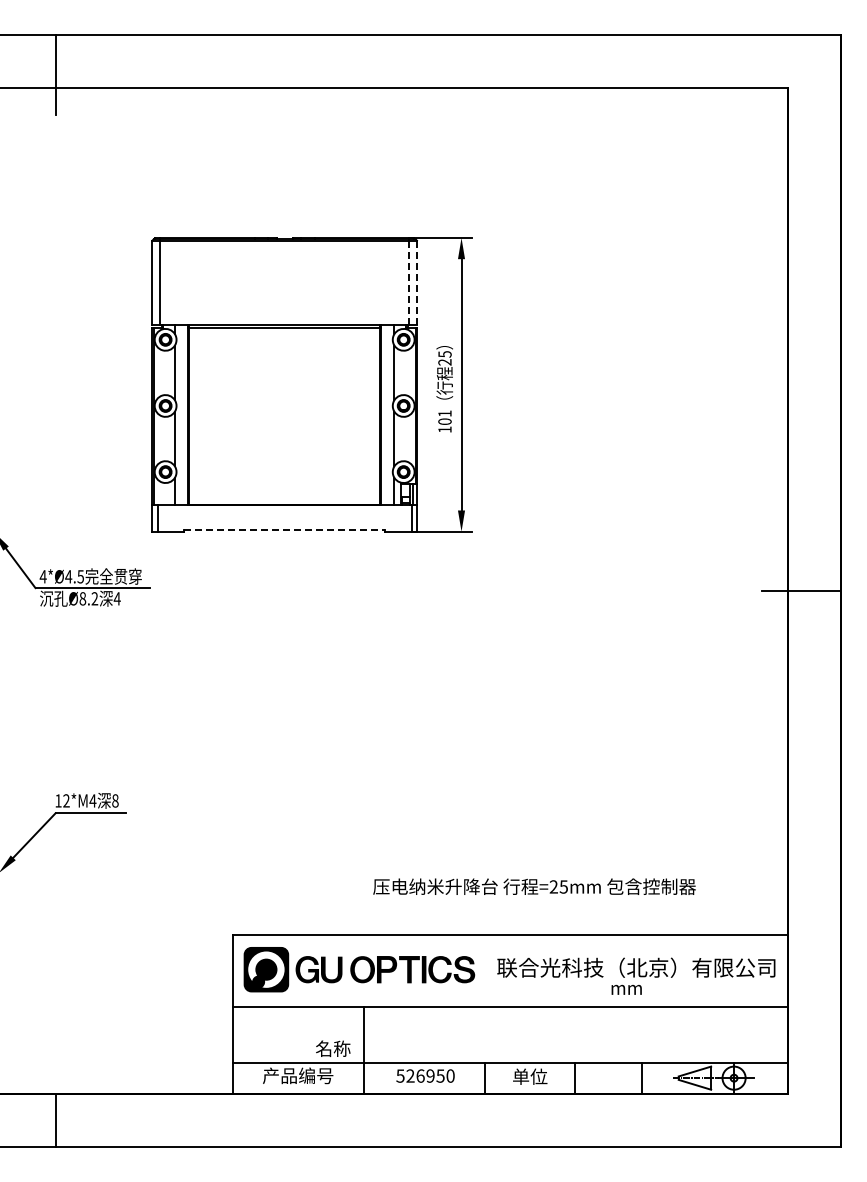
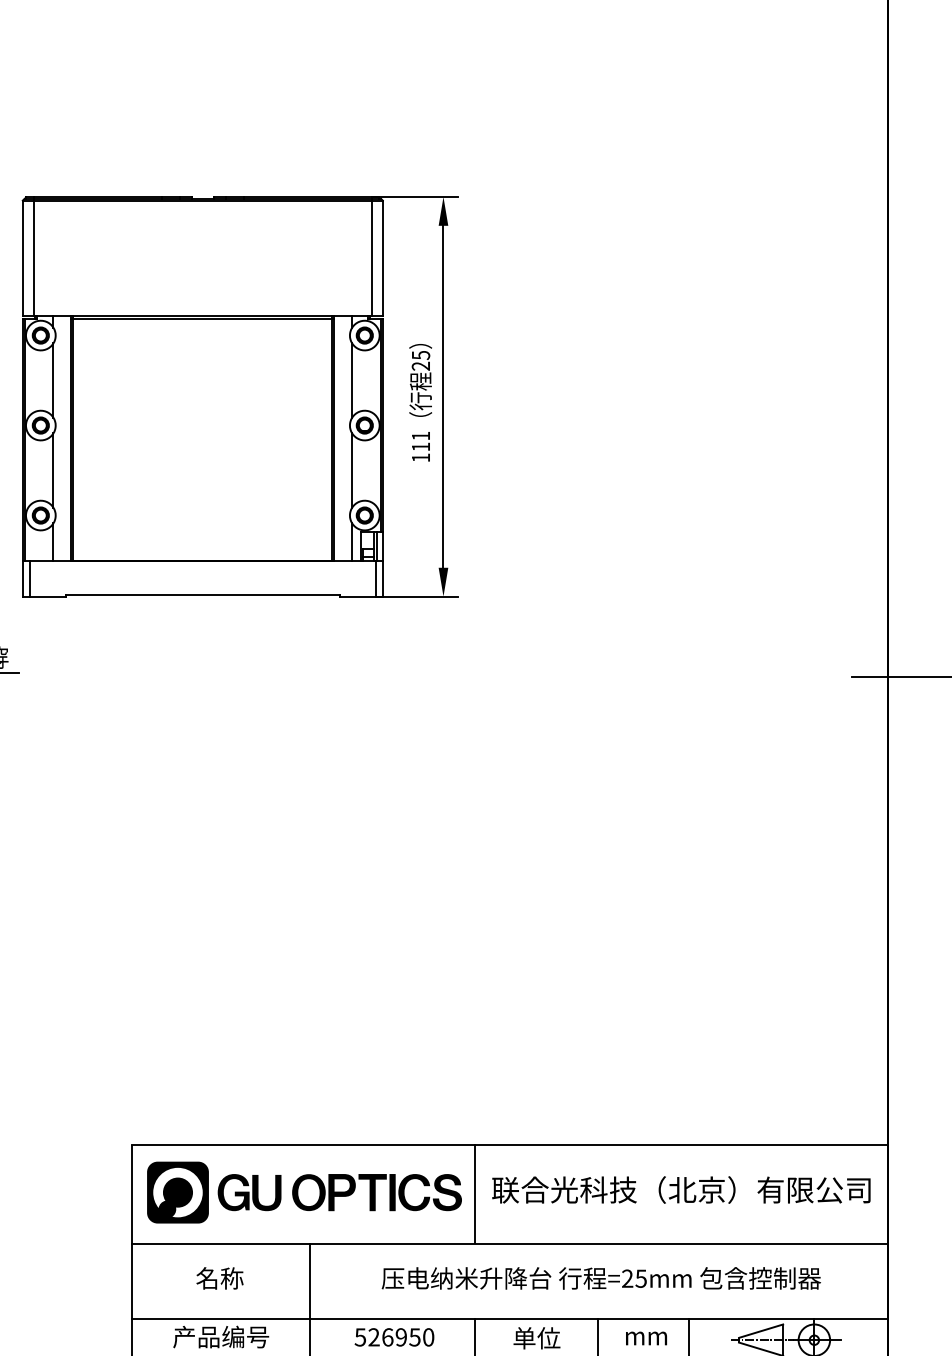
line: (416, 282) -> (382, 257), dashed -> solid
line: (409, 283) -> (372, 258), dashed -> solid
text: (444, 421) -> (420, 446), 101 -> 111
line: (284, 530) -> (202, 595), dashed -> solid
text: (534, 886) -> (601, 1278), moved
line: (484, 970) -> (474, 1193), added
text: (626, 989) -> (646, 1337), moved
text: (333, 1048) -> (220, 1278), moved

